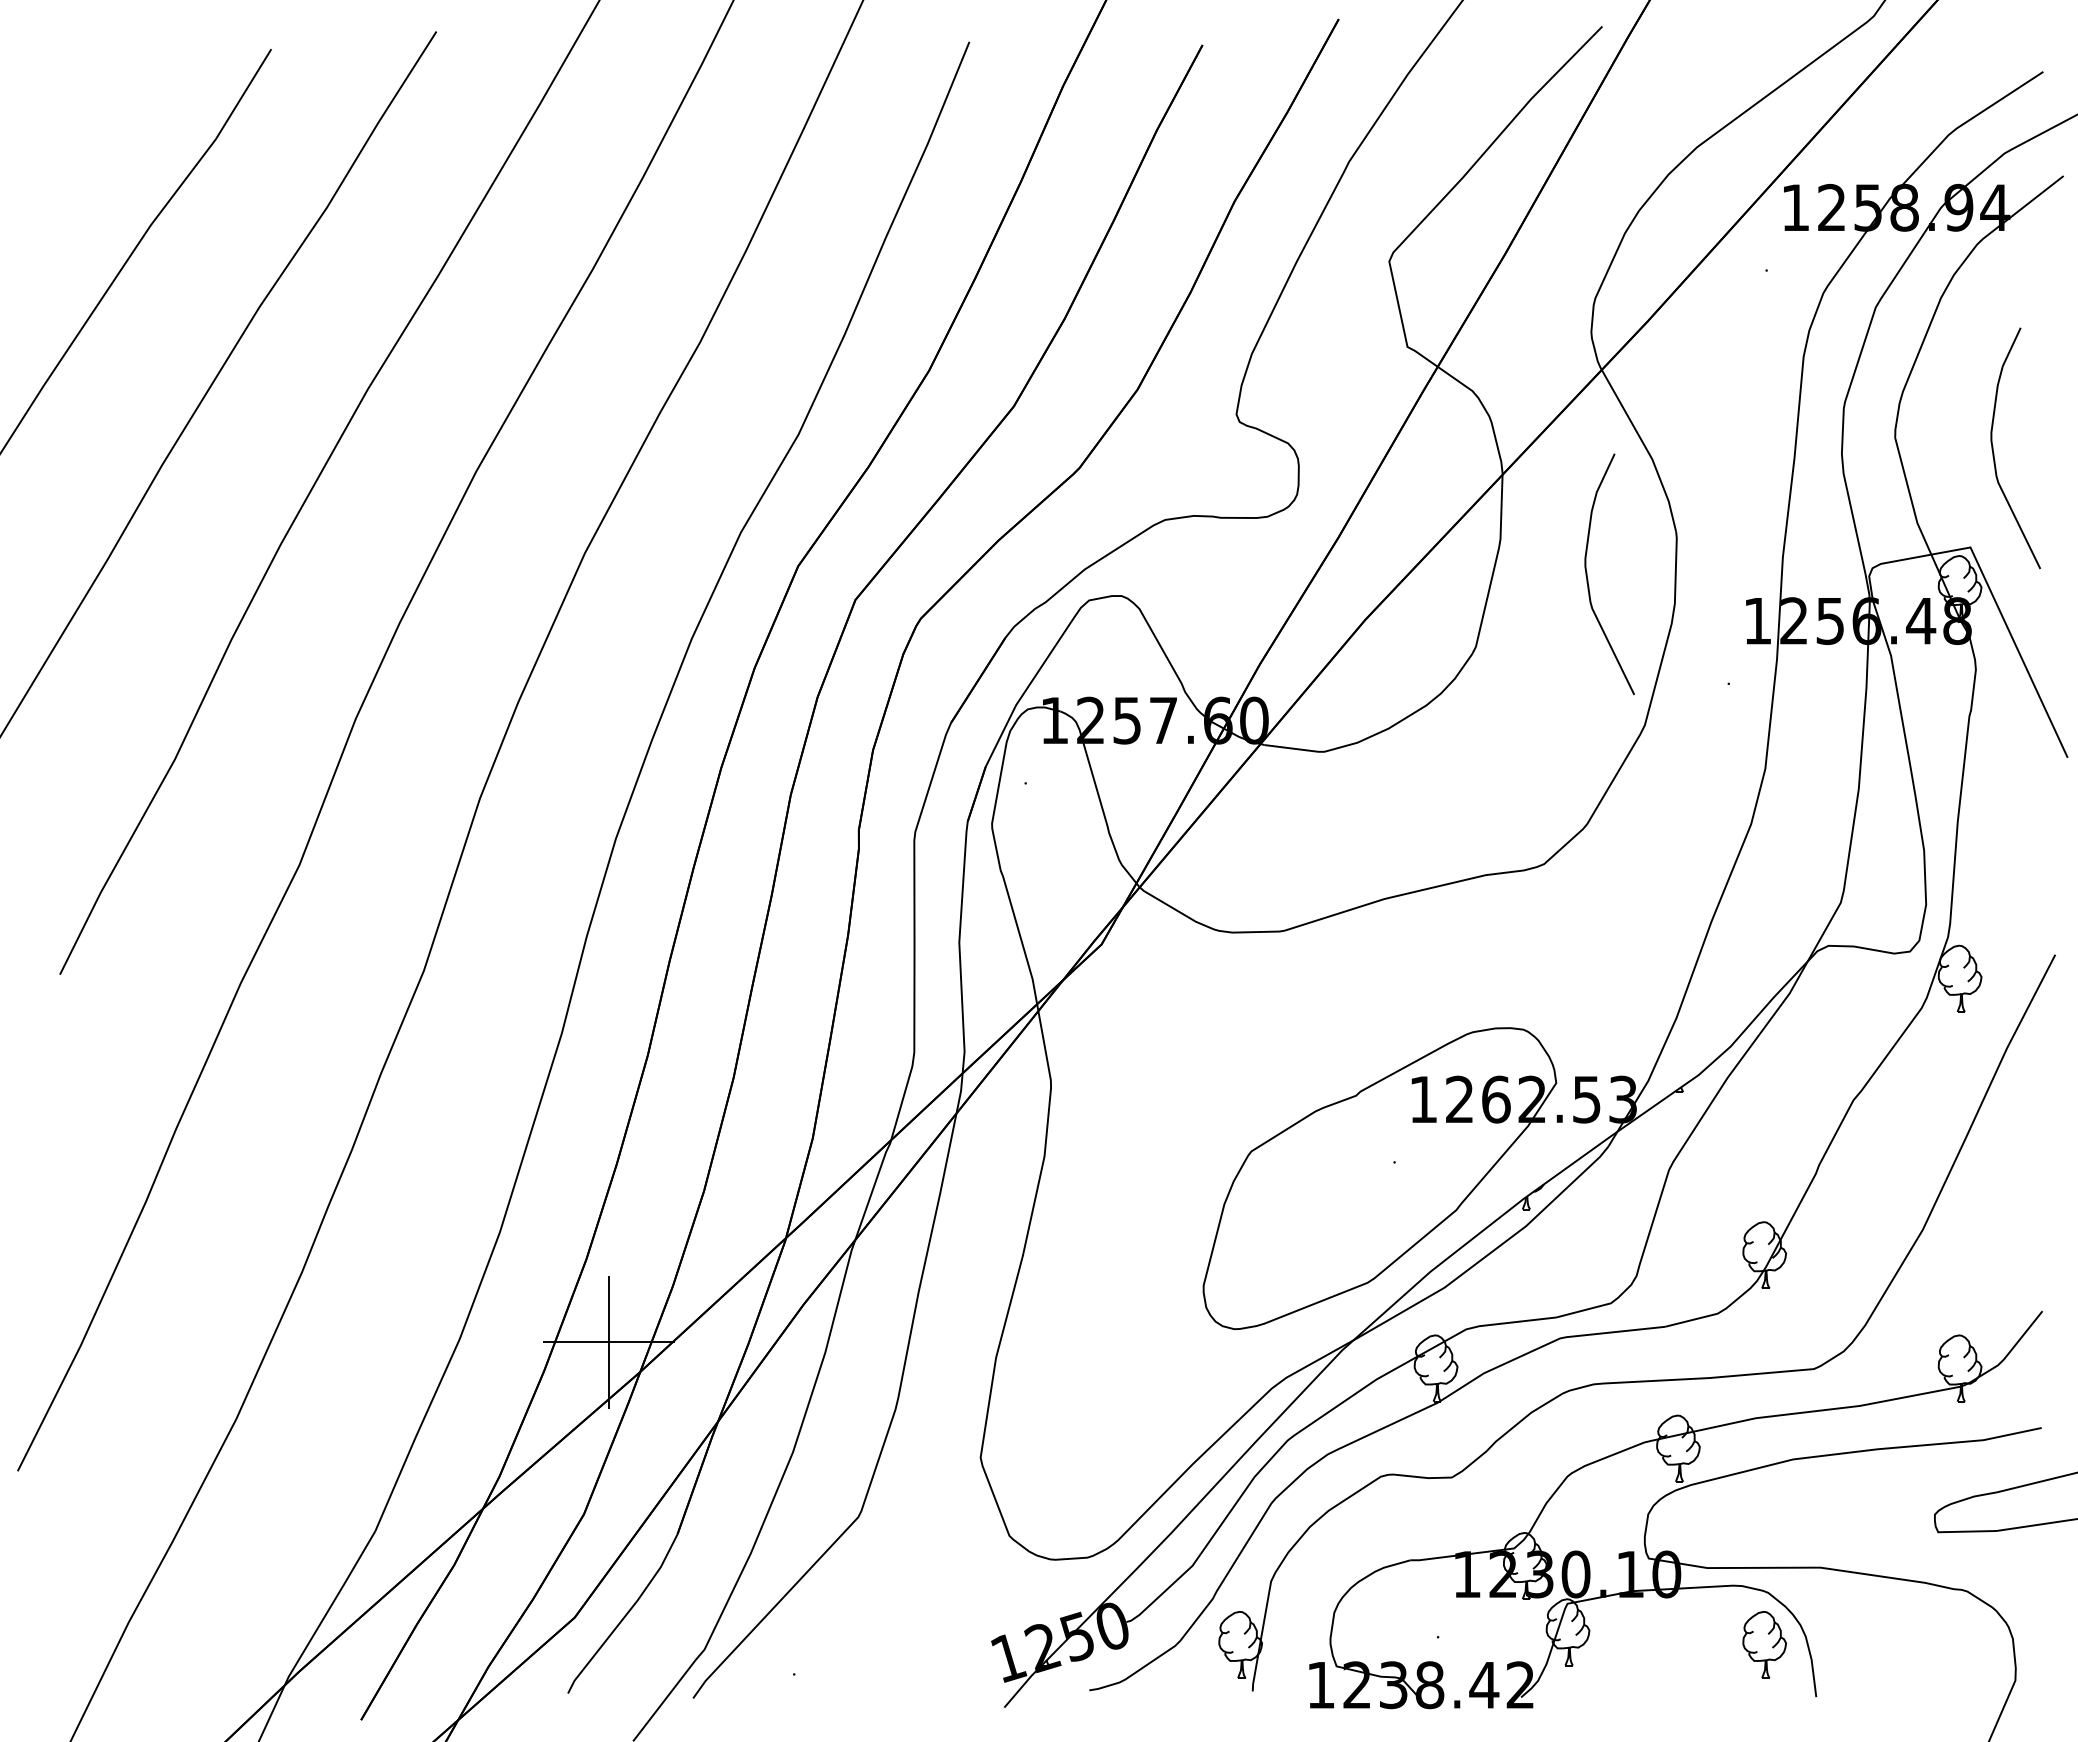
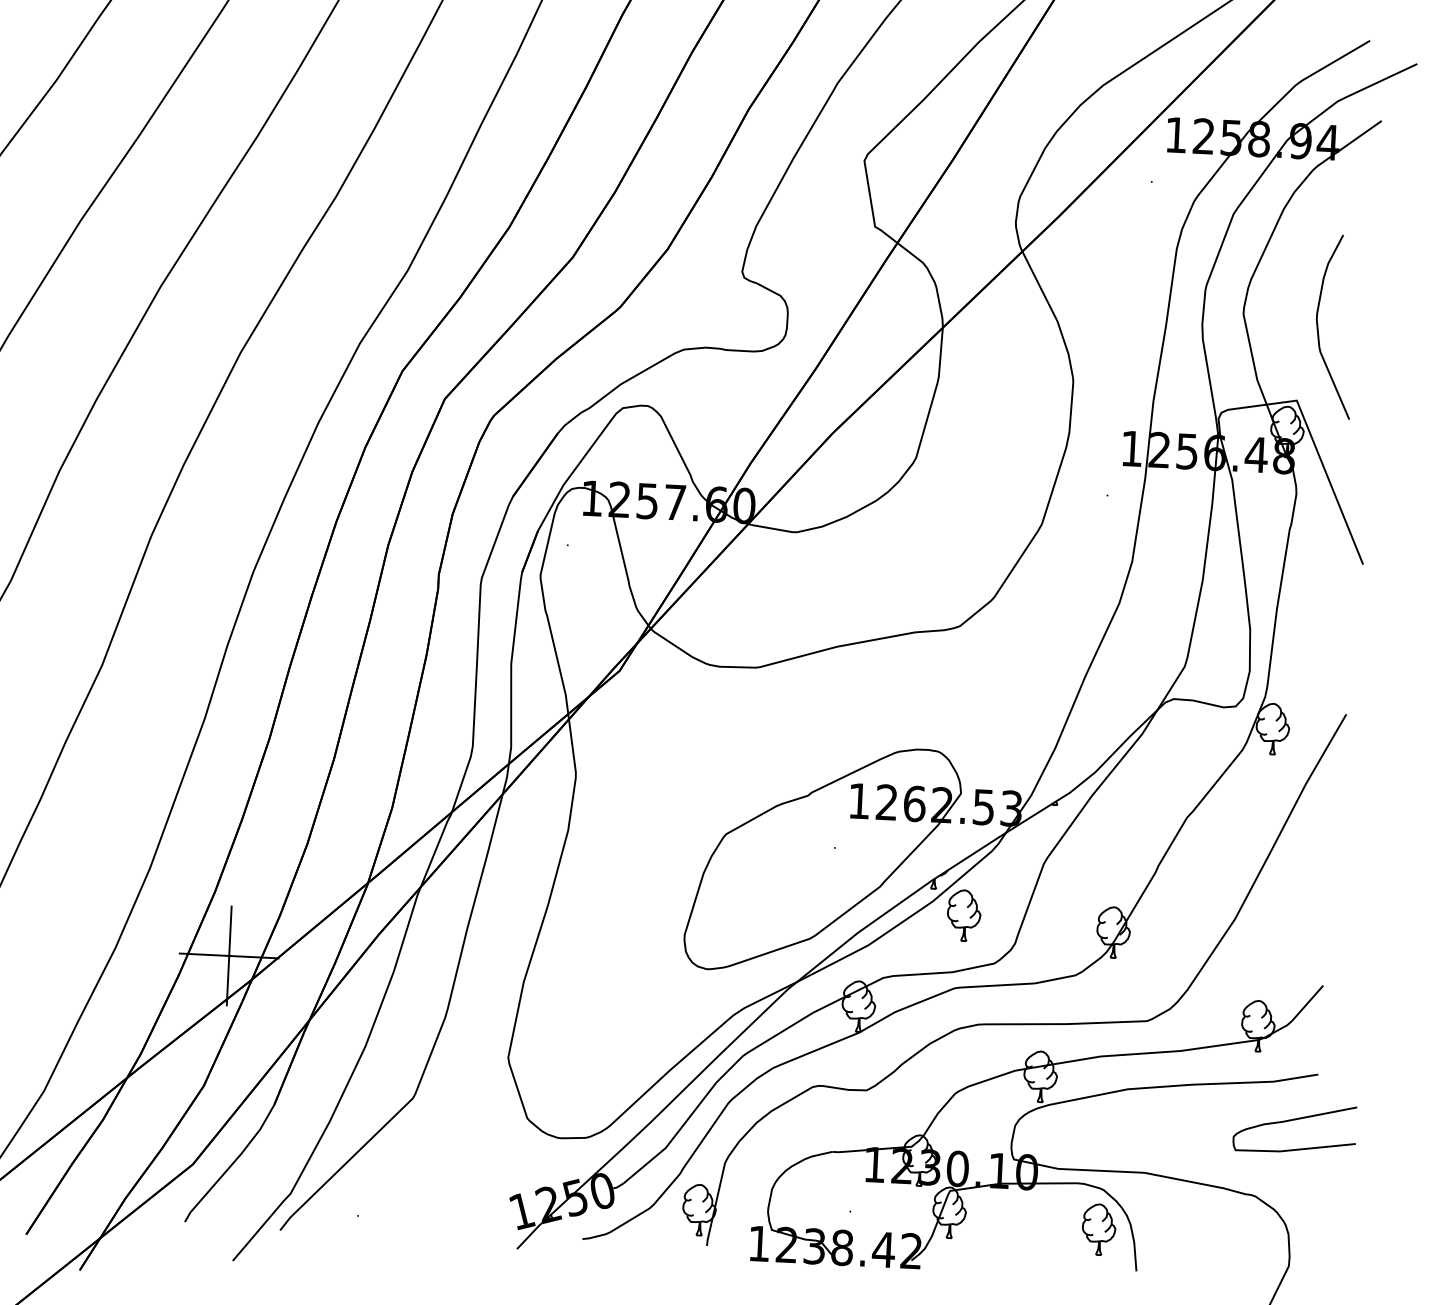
curve: (1588, 579) -> (1004, 410), removed
part: (1567, 1242) -> (963, 915), added

